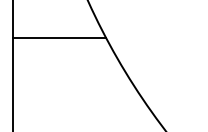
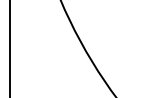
line: (58, 37) -> (43, 36), removed

